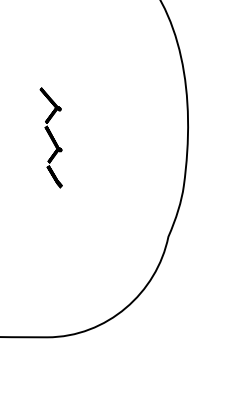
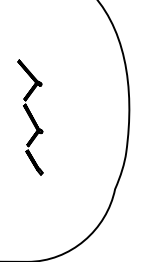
part: (50, 137) -> (29, 117), size x1.6

